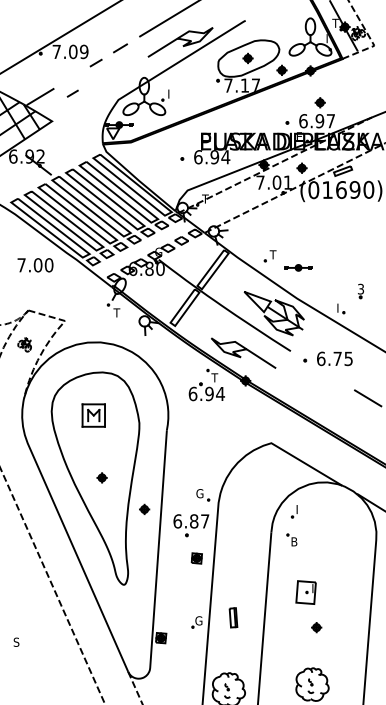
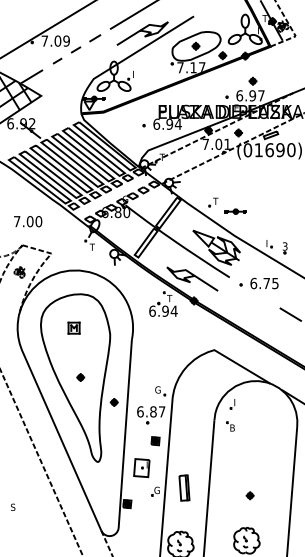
line: (72, 92) -> (57, 60), moved
text: (35, 265) -> (28, 221), moved
part: (360, 291) -> (284, 248), moved
part: (92, 414) -> (73, 327), size x0.62
part: (305, 593) -> (141, 468), moved
part: (233, 617) -> (184, 487), size x1.67

